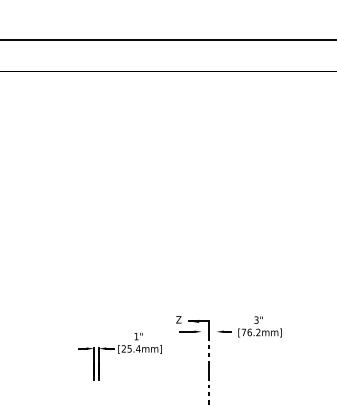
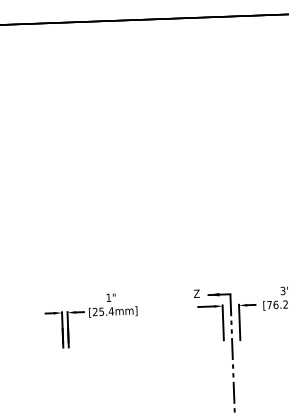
line: (201, 346) -> (223, 322), added
line: (216, 346) -> (239, 321), added
part: (119, 356) -> (90, 320), moved

